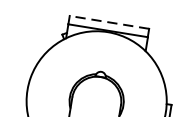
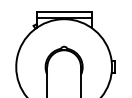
line: (108, 22) -> (63, 12), dashed -> solid

